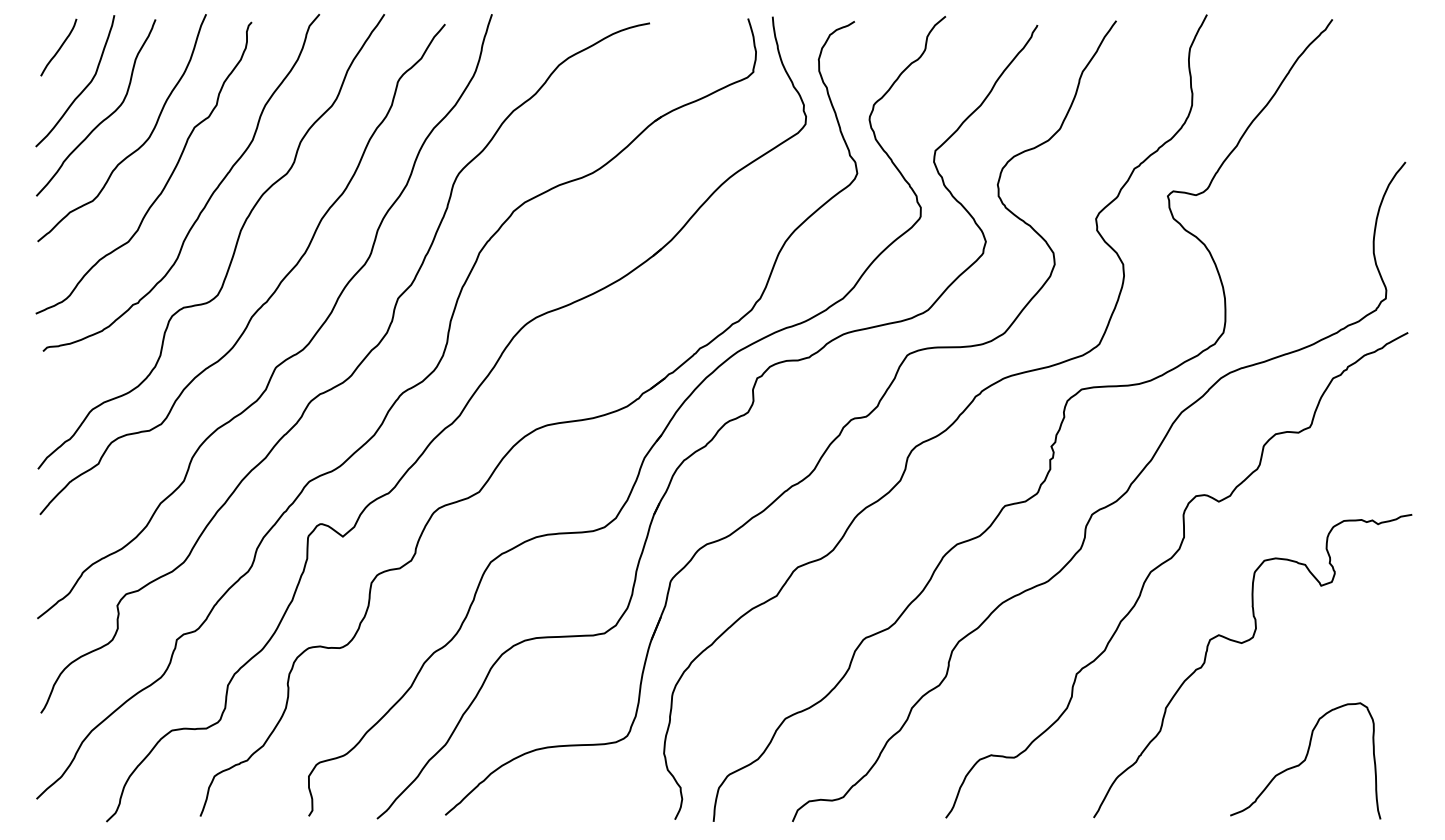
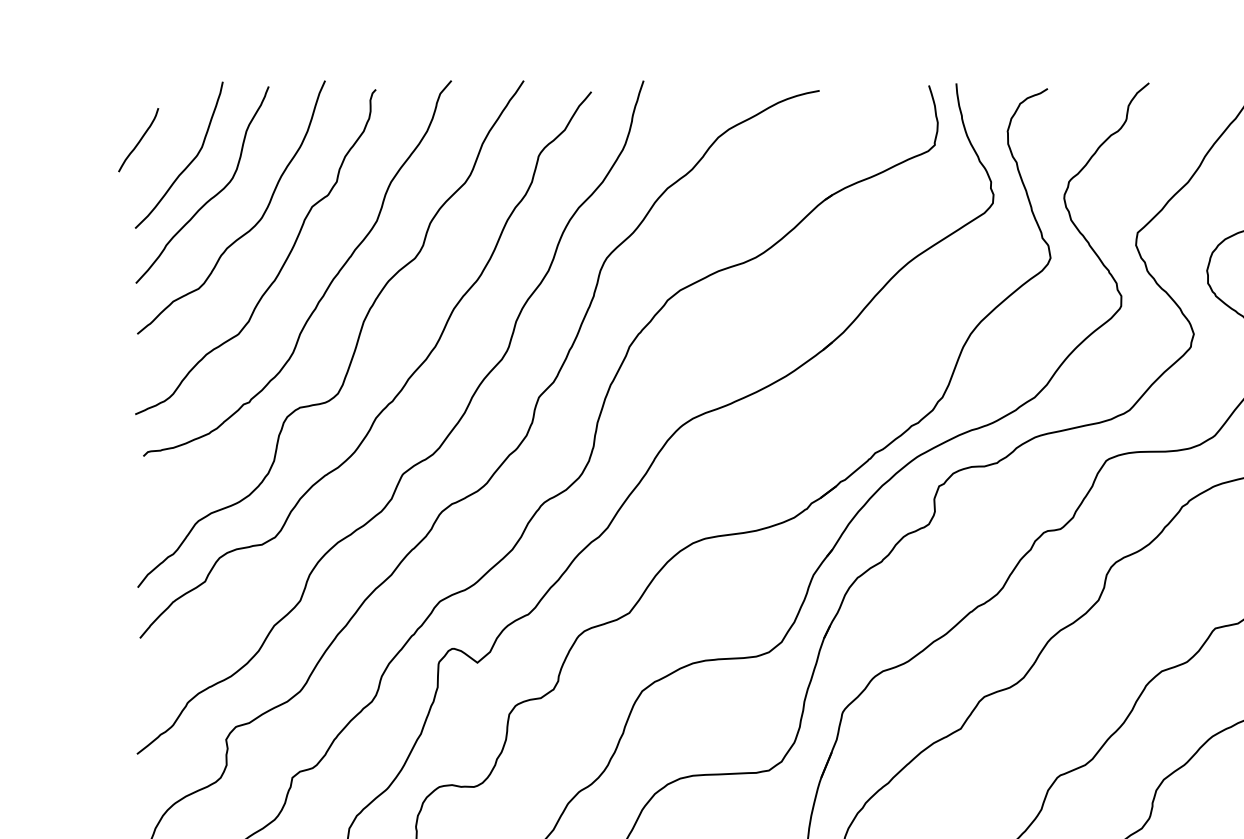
curve: (59, 47) -> (139, 140), moved

